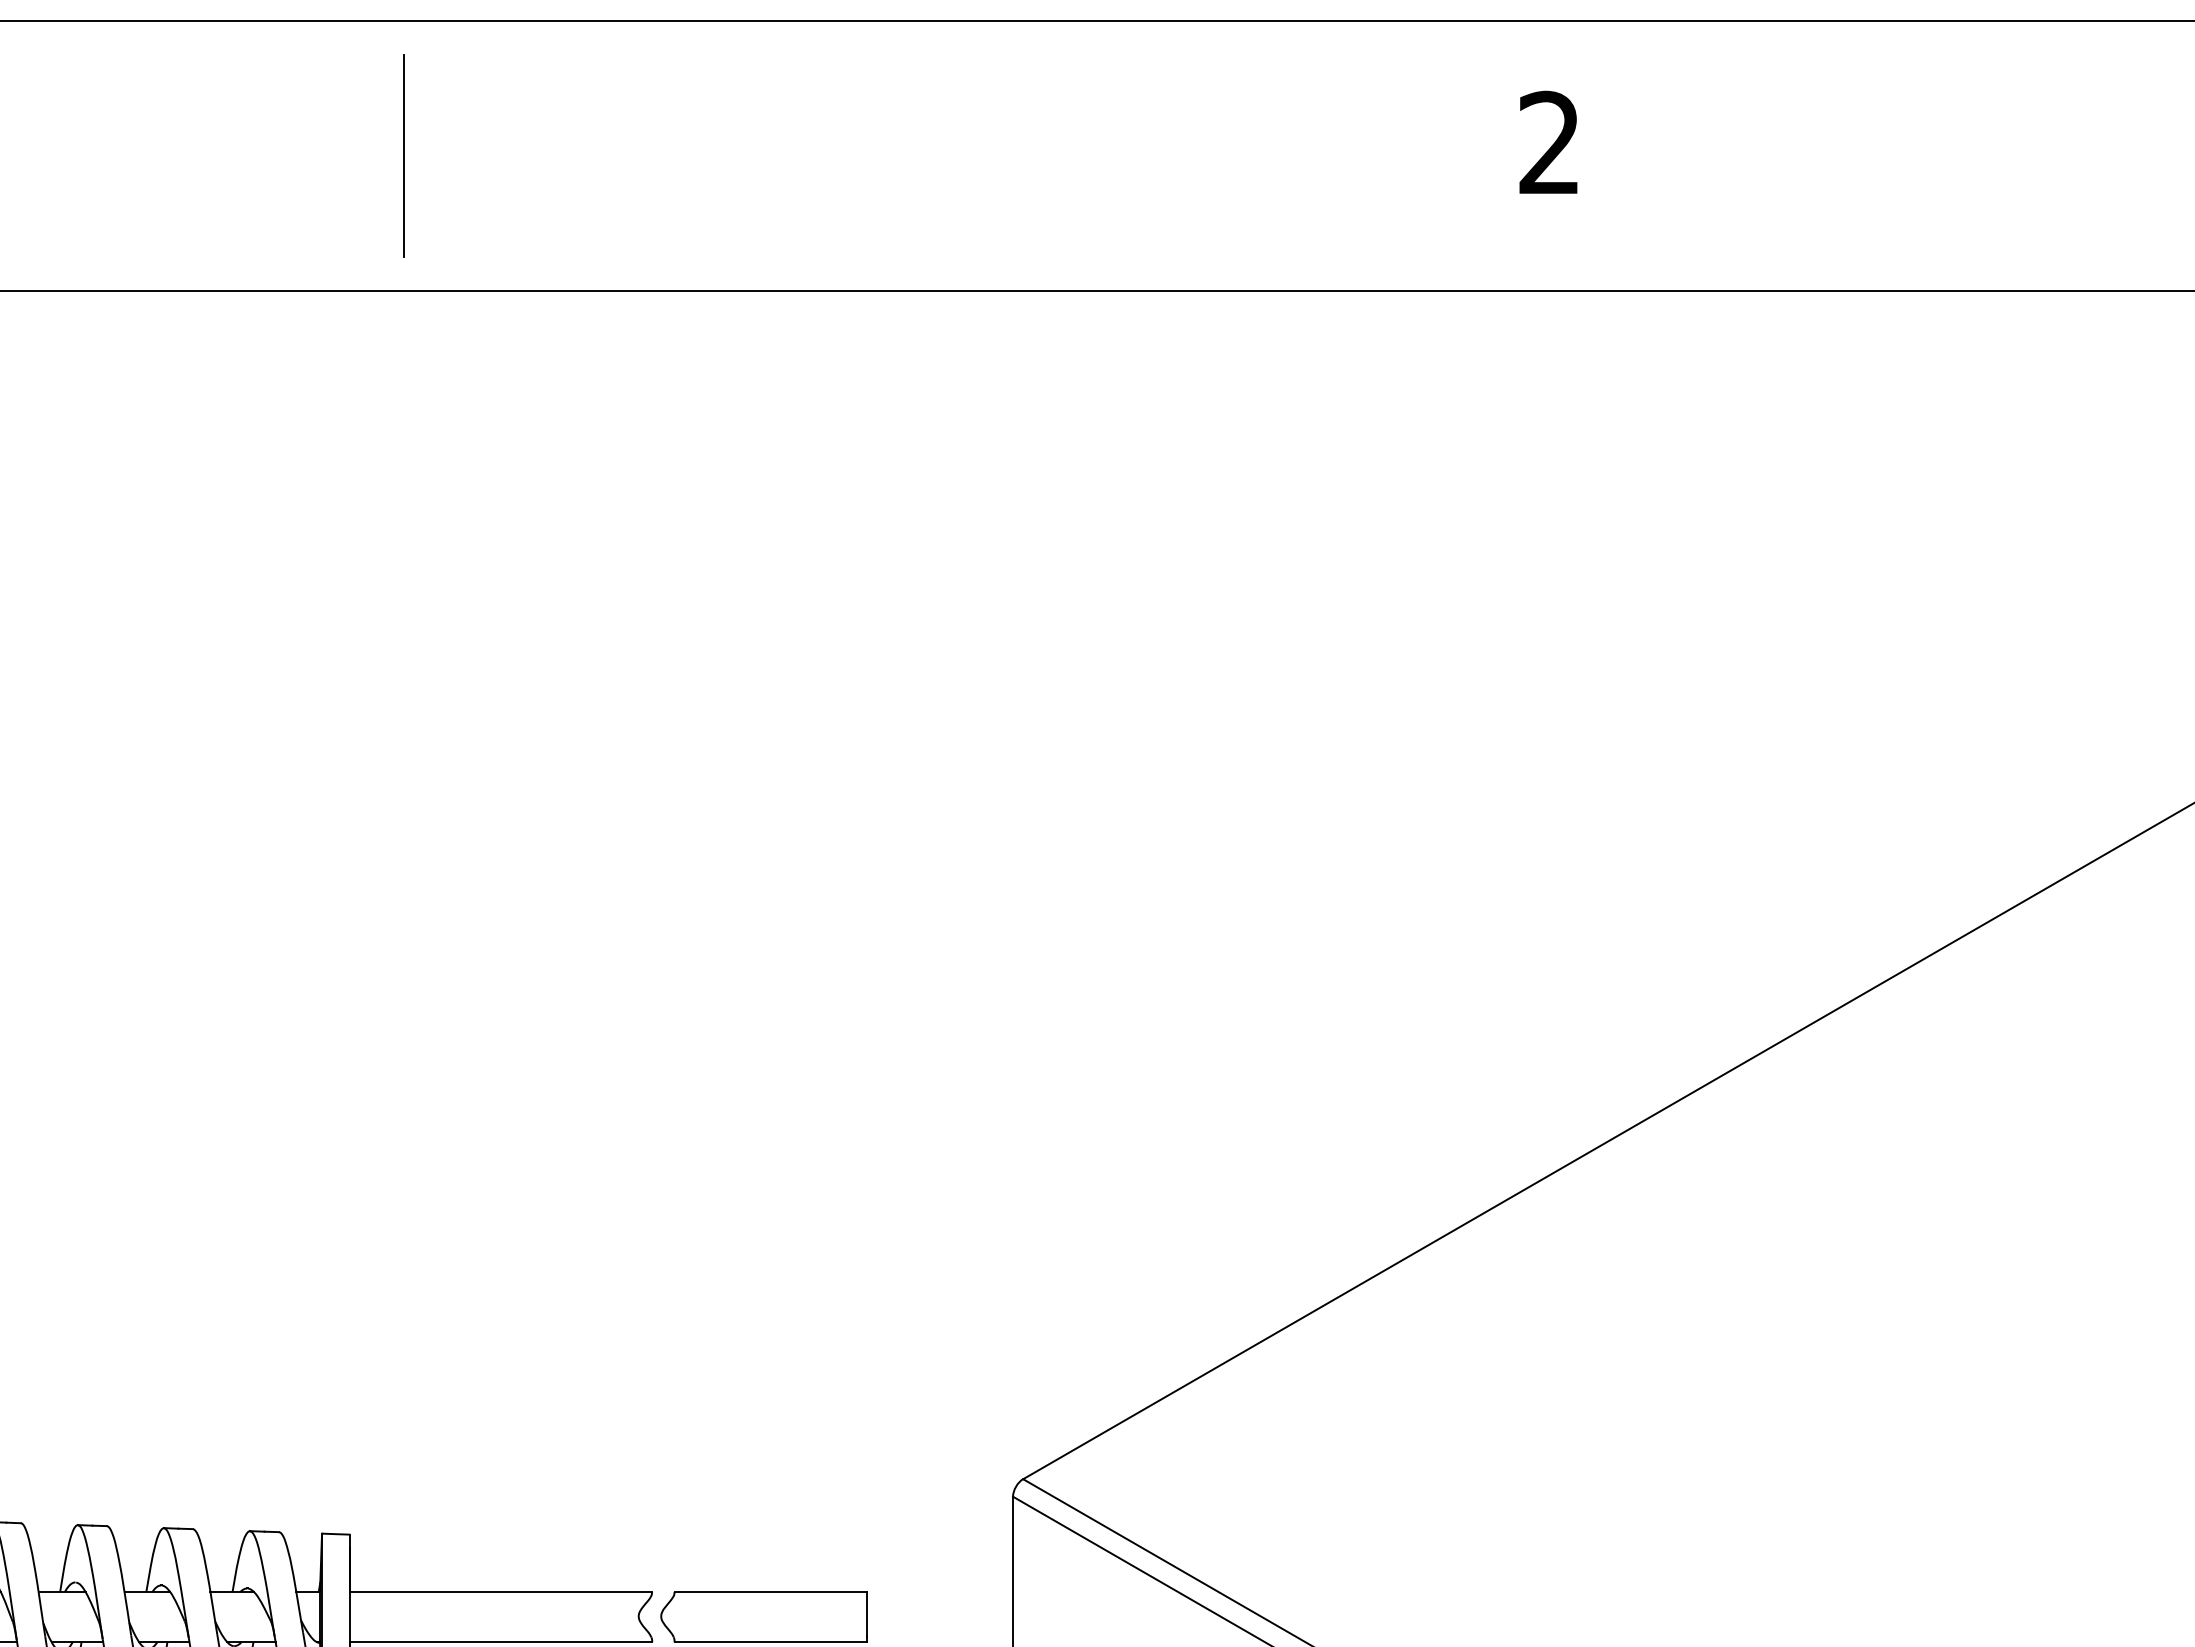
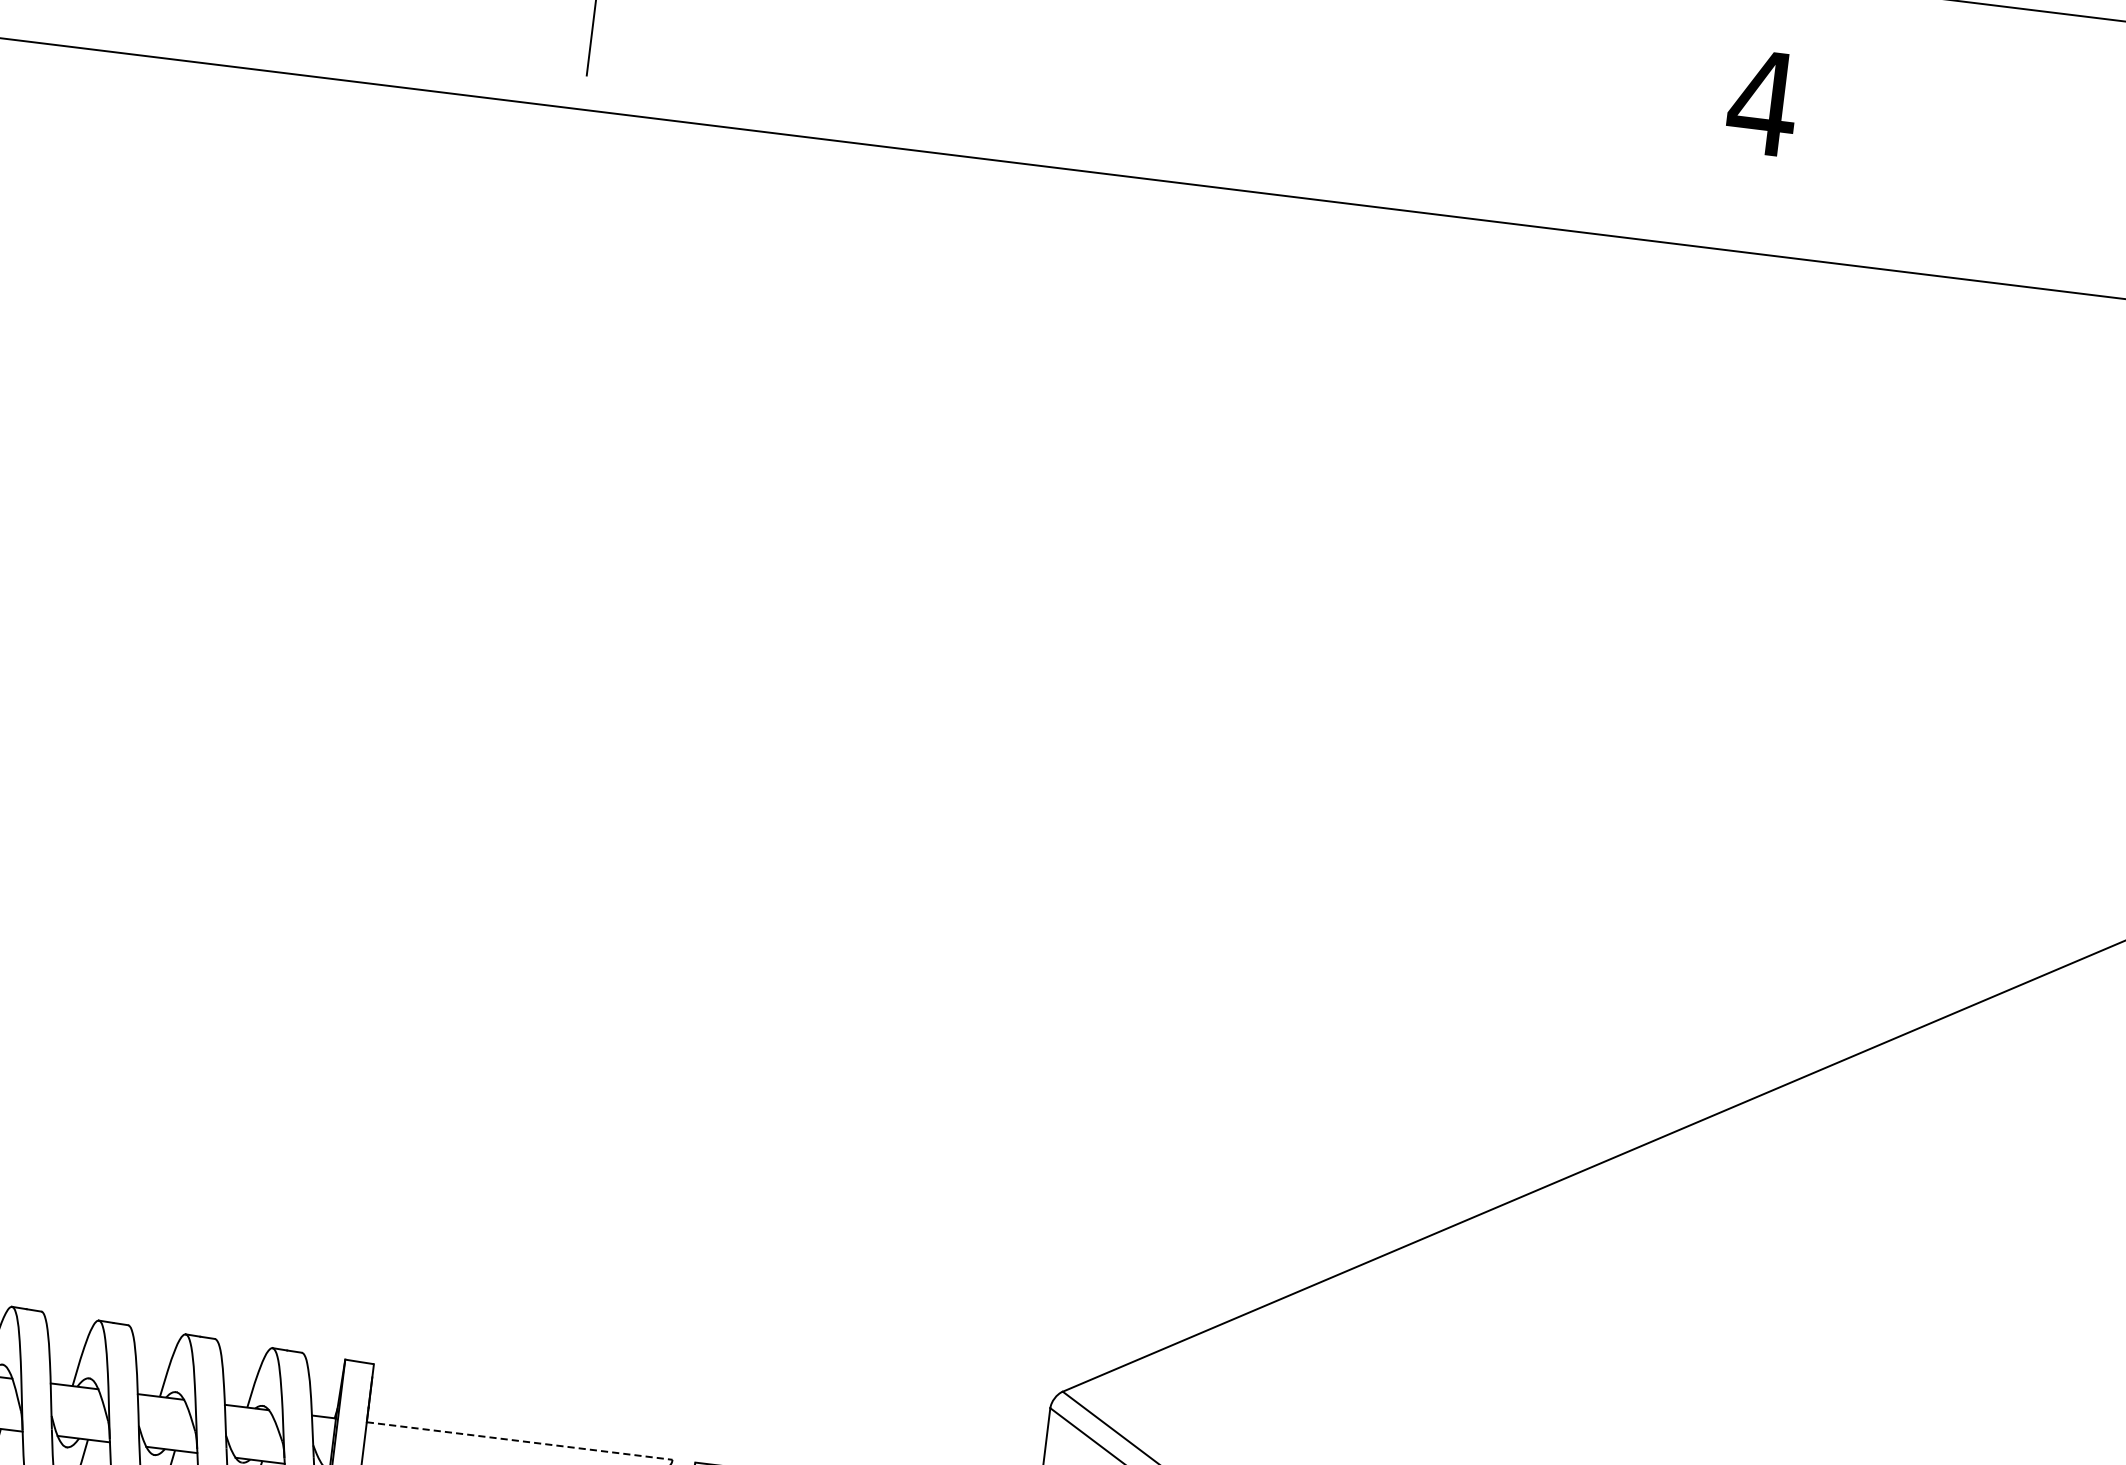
text: (1549, 141) -> (1762, 101), 2 -> 4
line: (501, 1591) -> (519, 1440), solid -> dashed

